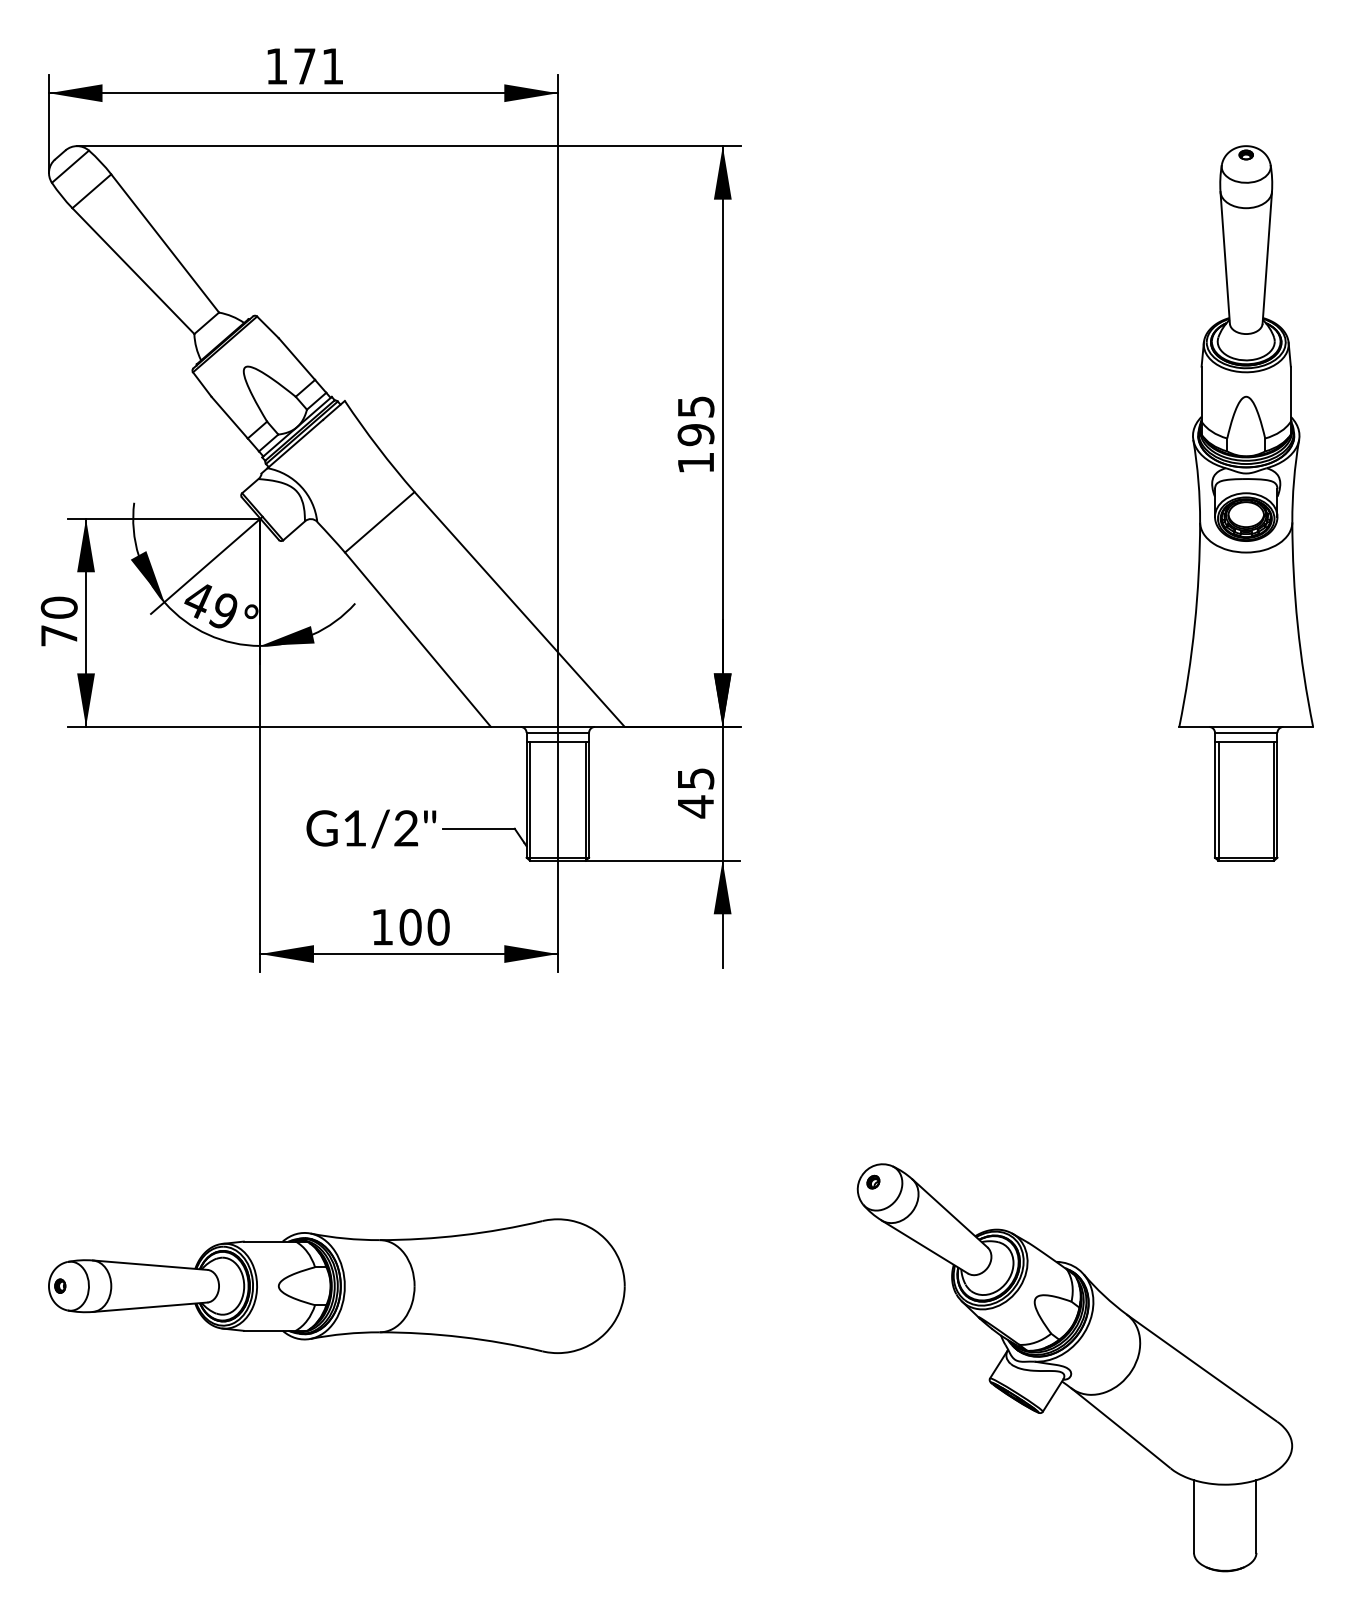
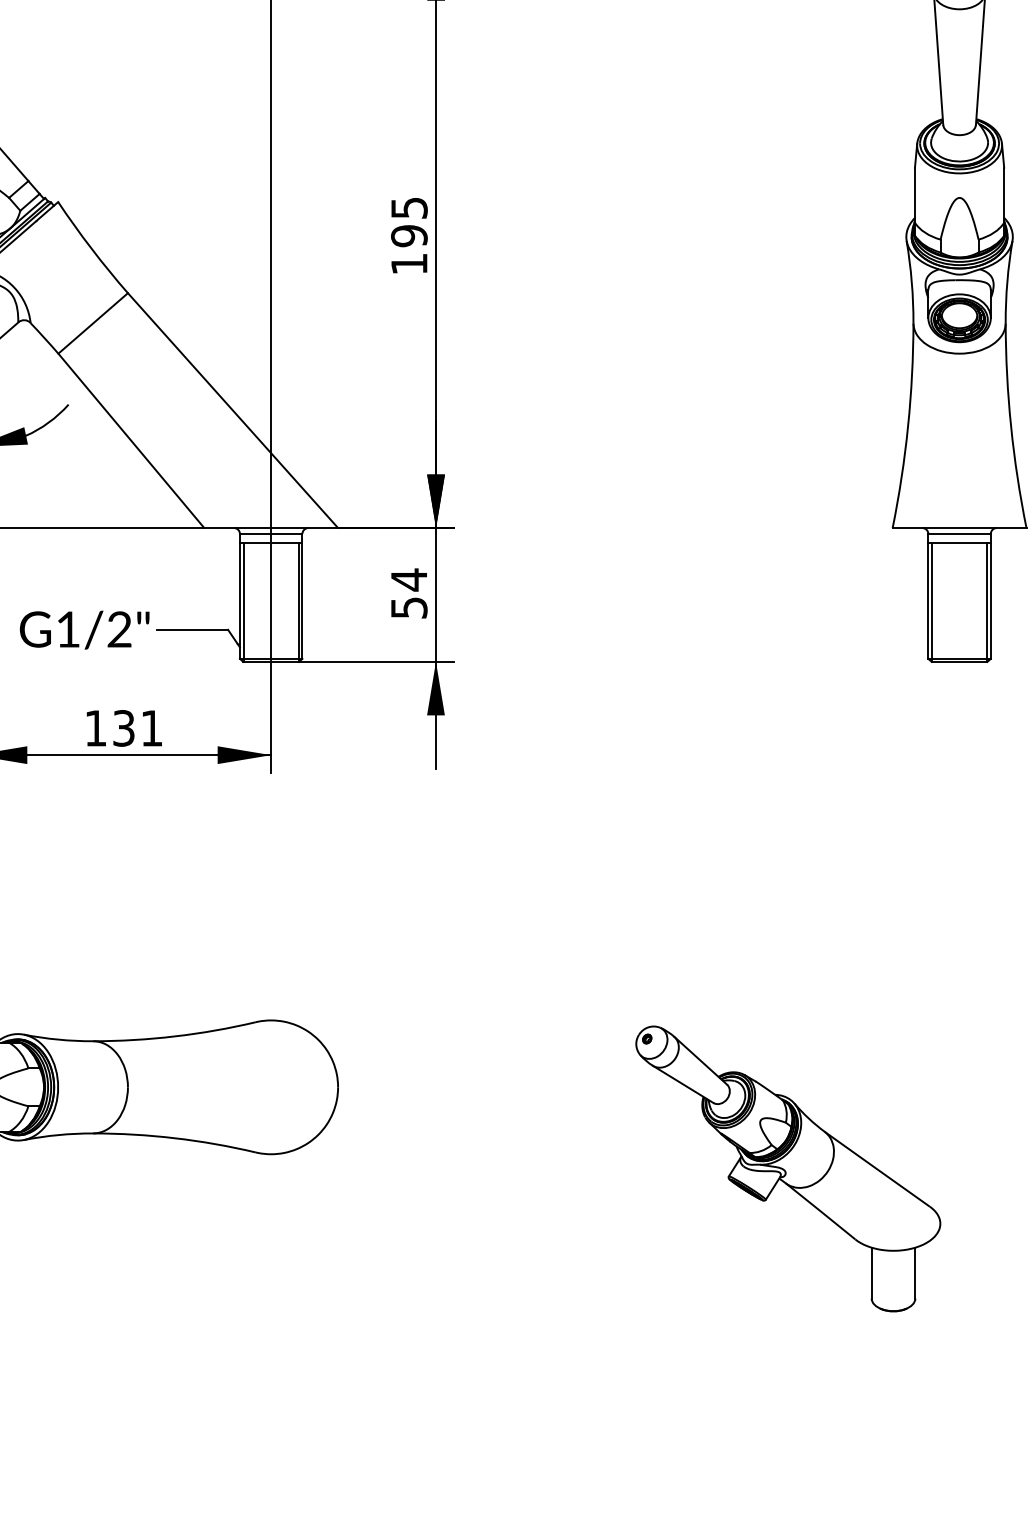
text: (696, 792) -> (409, 593), 45 -> 54
text: (424, 926) -> (137, 727), 100 -> 131
part: (1074, 1367) -> (787, 1168), size x0.7

